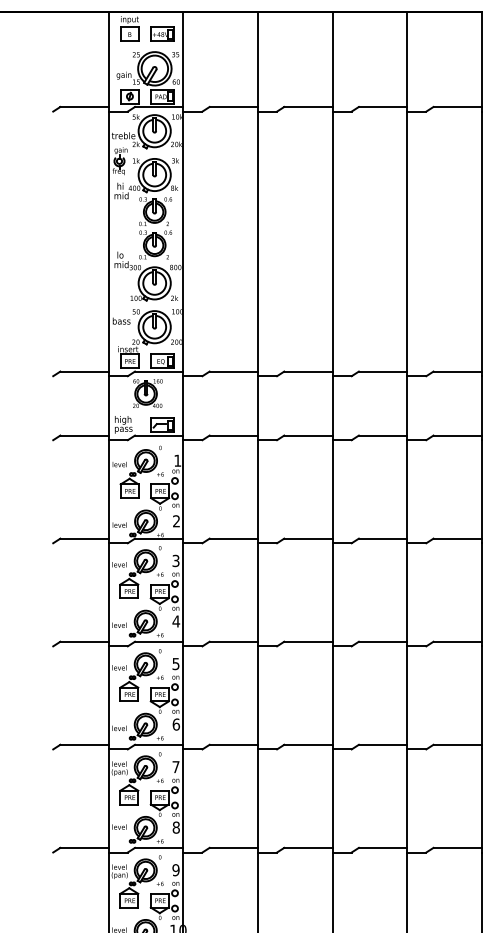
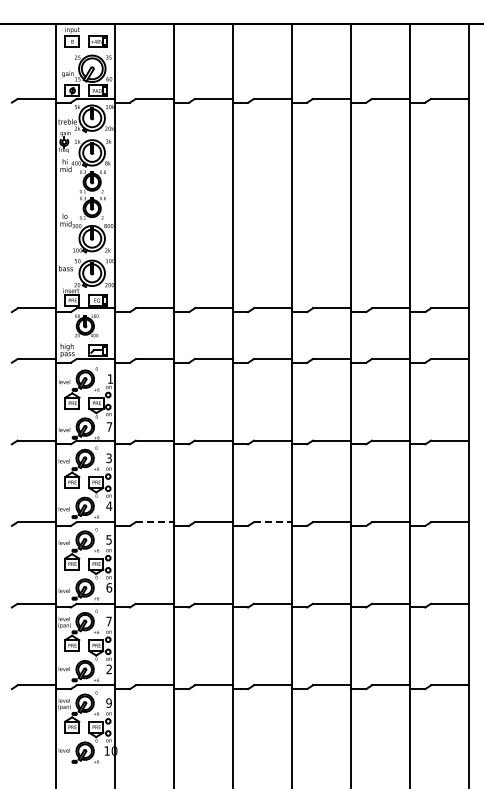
text: (176, 520) -> (109, 426), 2 -> 7
line: (234, 642) -> (155, 522), solid -> dashed
line: (383, 642) -> (273, 522), solid -> dashed
text: (176, 827) -> (109, 669), 8 -> 2

